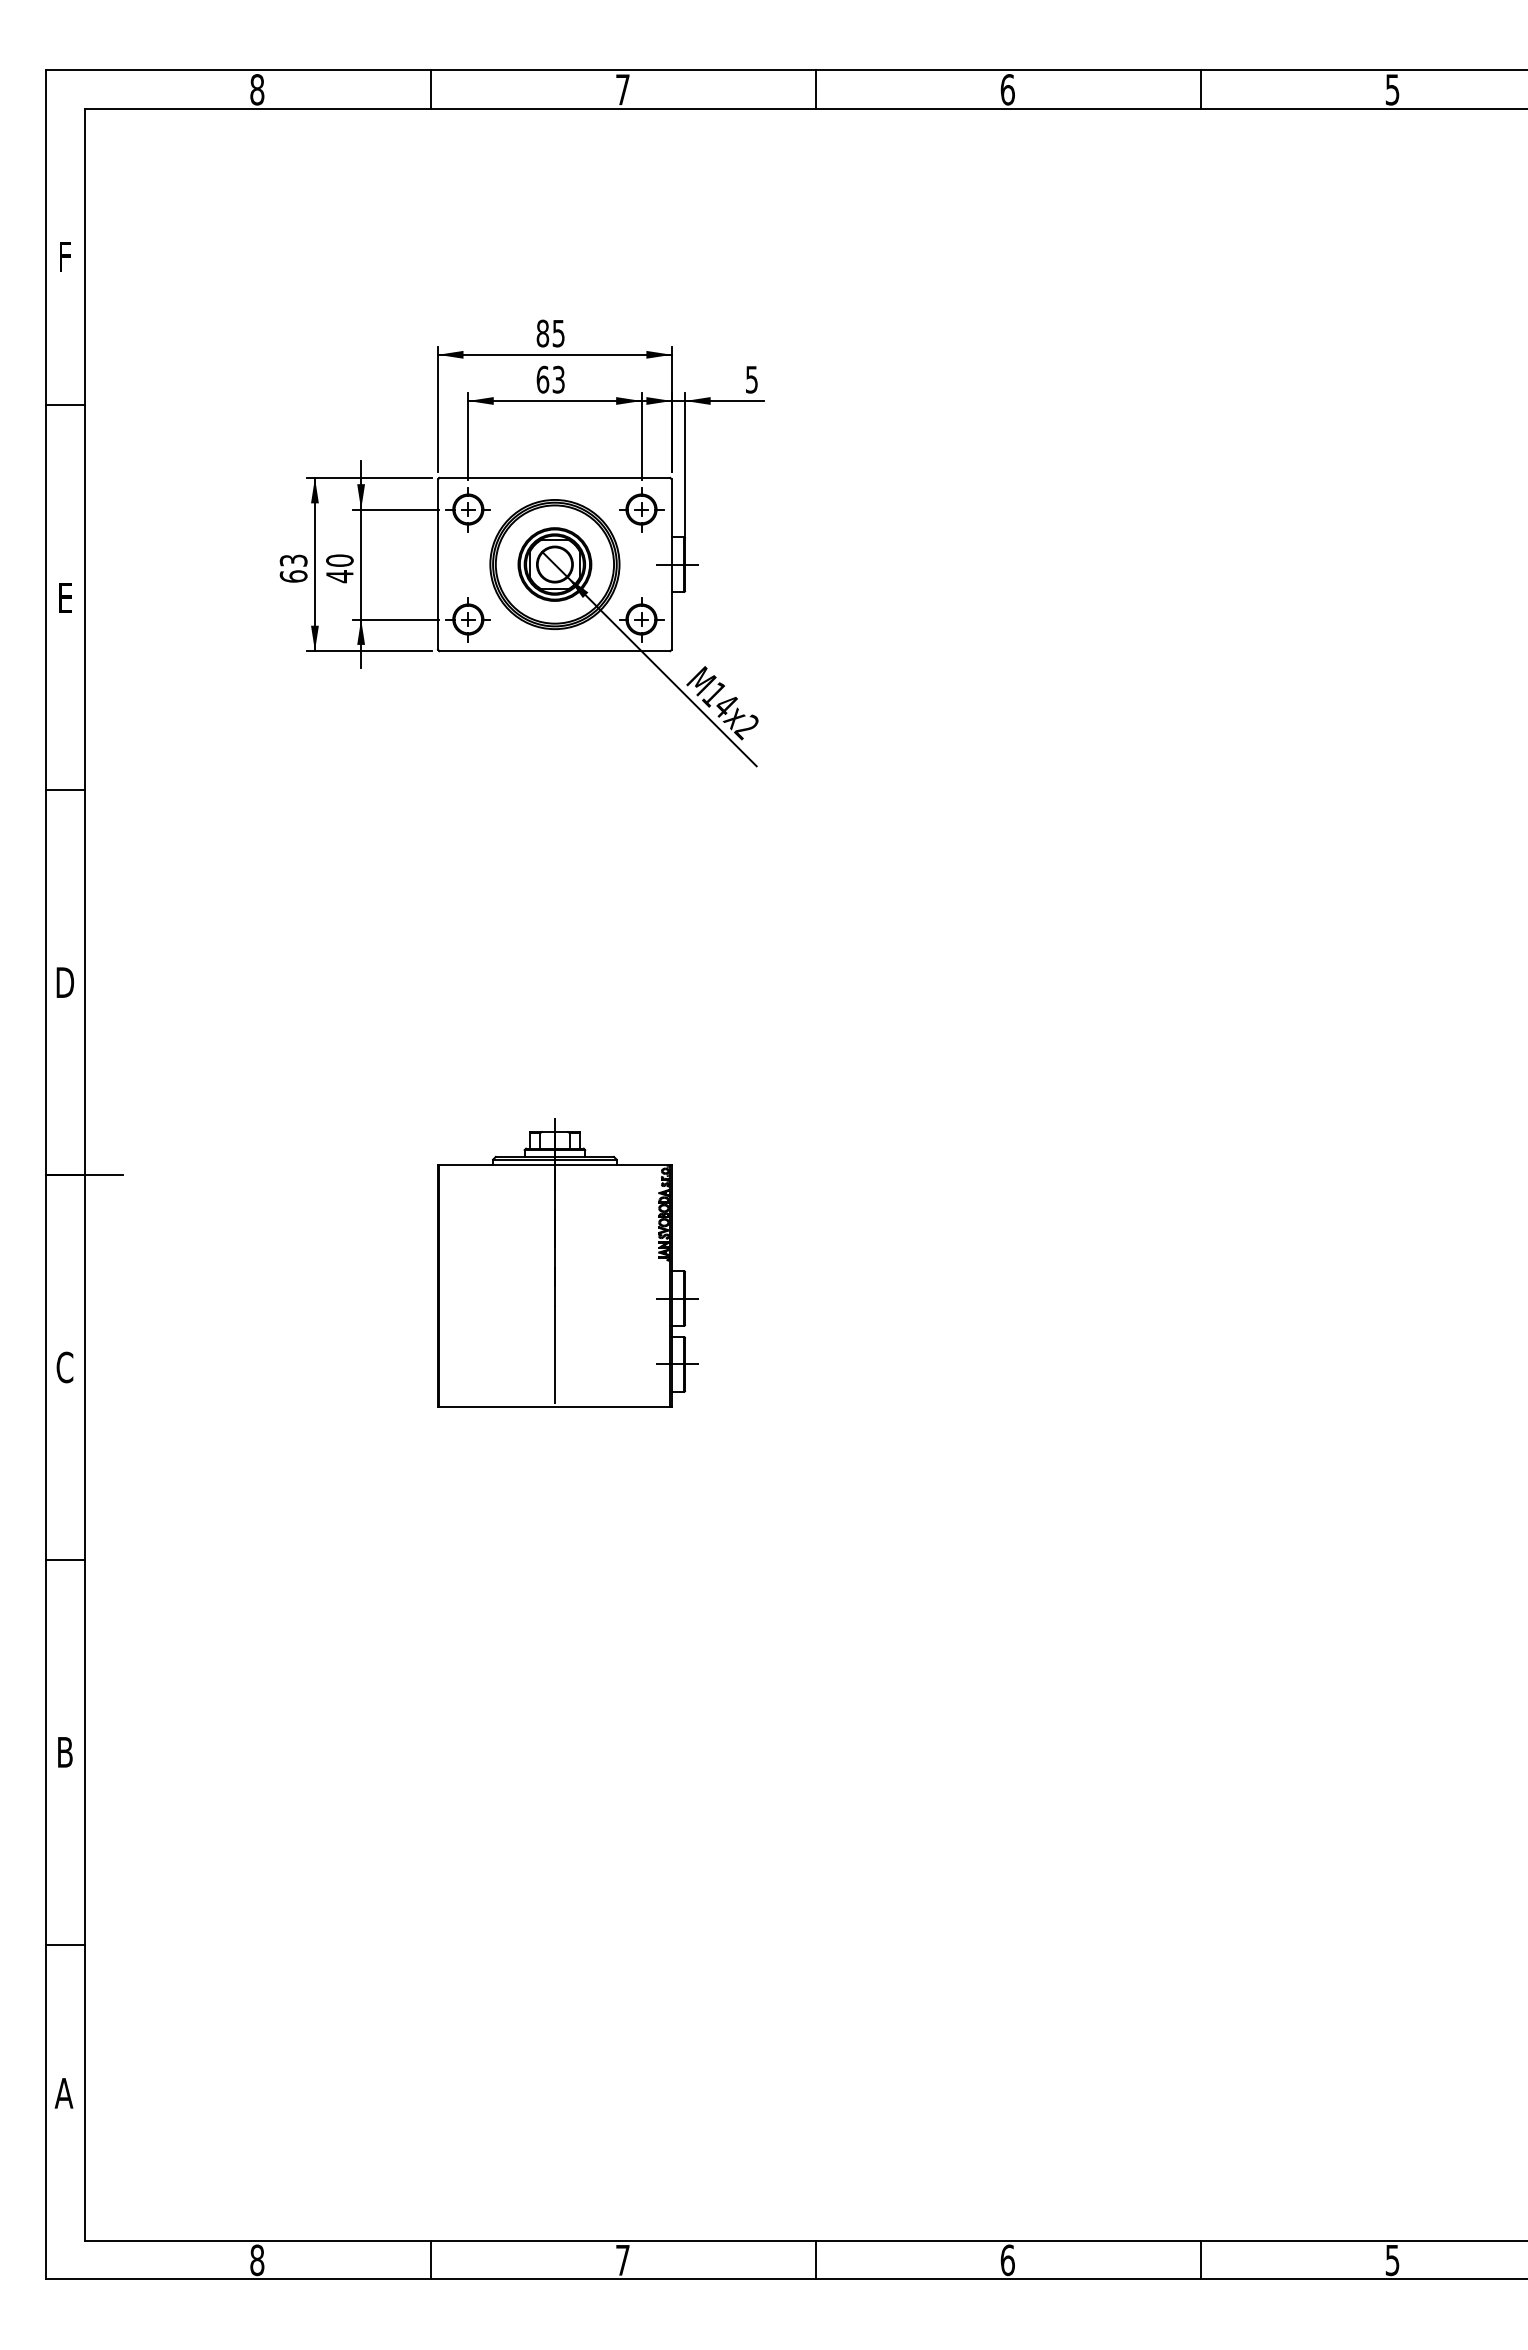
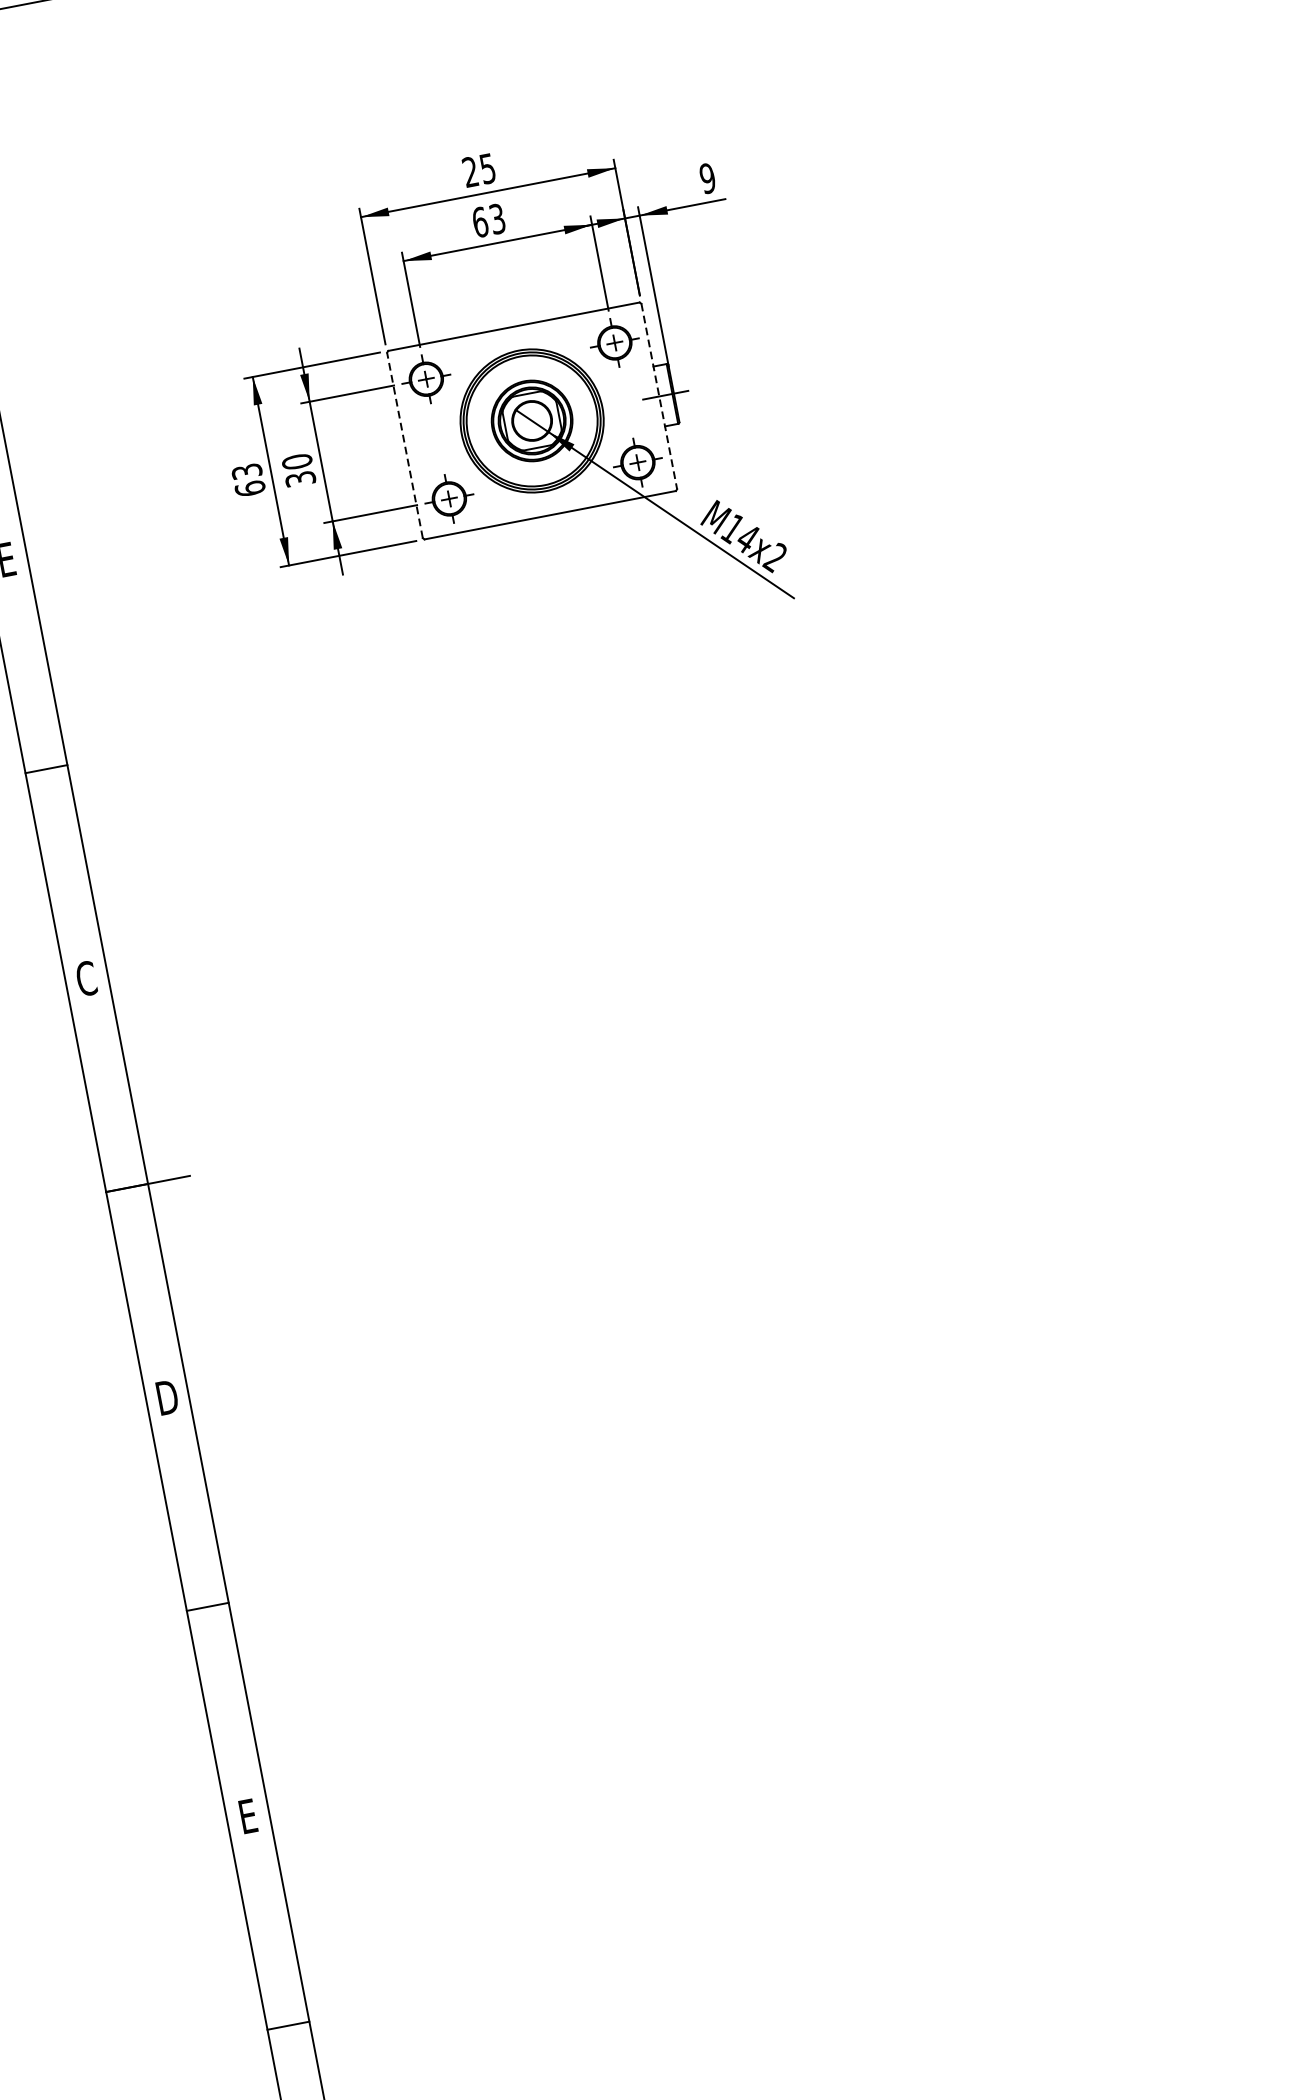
text: (542, 333) -> (470, 172), 85 -> 25
text: (751, 379) -> (707, 178), 5 -> 9
line: (438, 564) -> (405, 445), solid -> dashed
line: (671, 565) -> (659, 397), solid -> dashed
text: (339, 576) -> (300, 479), 40 -> 30
text: (65, 982) -> (87, 978), D -> C
part: (567, 1262) -> (692, 1177), removed
text: (65, 1367) -> (167, 1397), C -> D
text: (65, 1752) -> (248, 1816), B -> E

